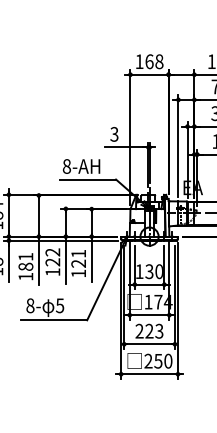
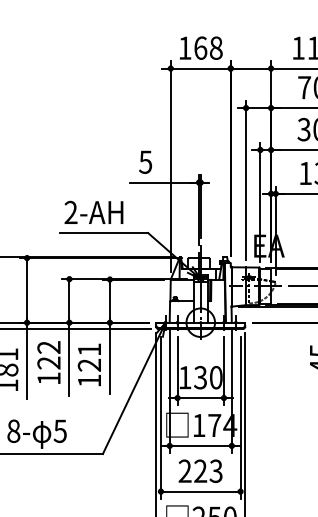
text: (114, 134) -> (145, 162), 3 -> 5
text: (66, 166) -> (70, 212), 8-AH -> 2-AH

